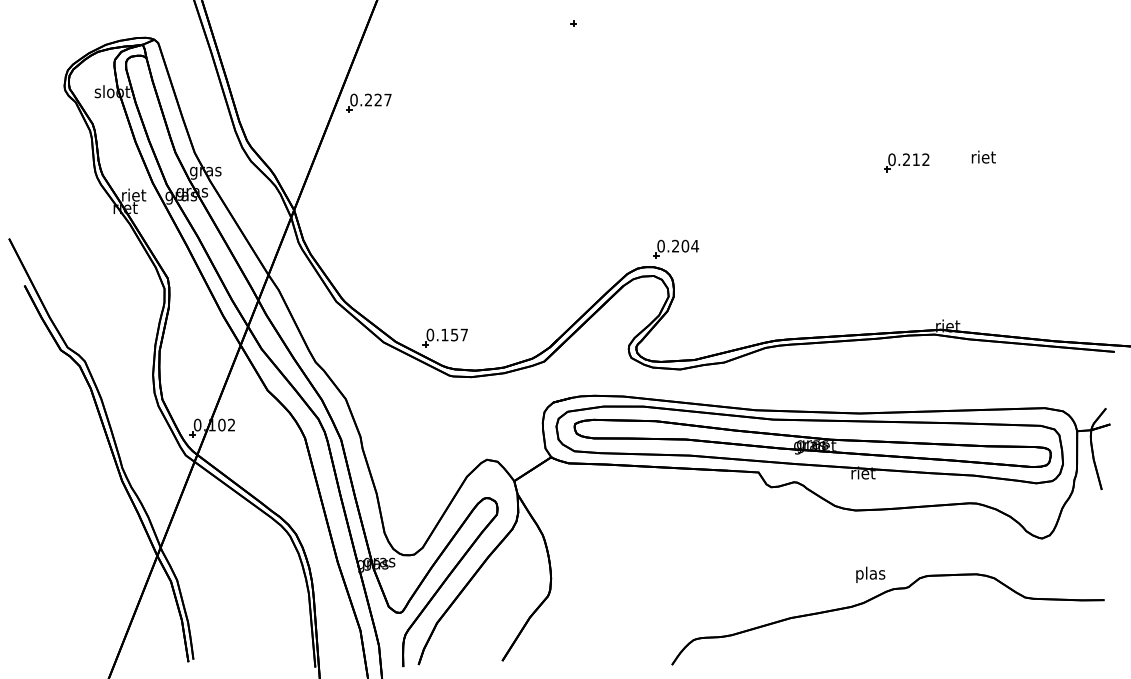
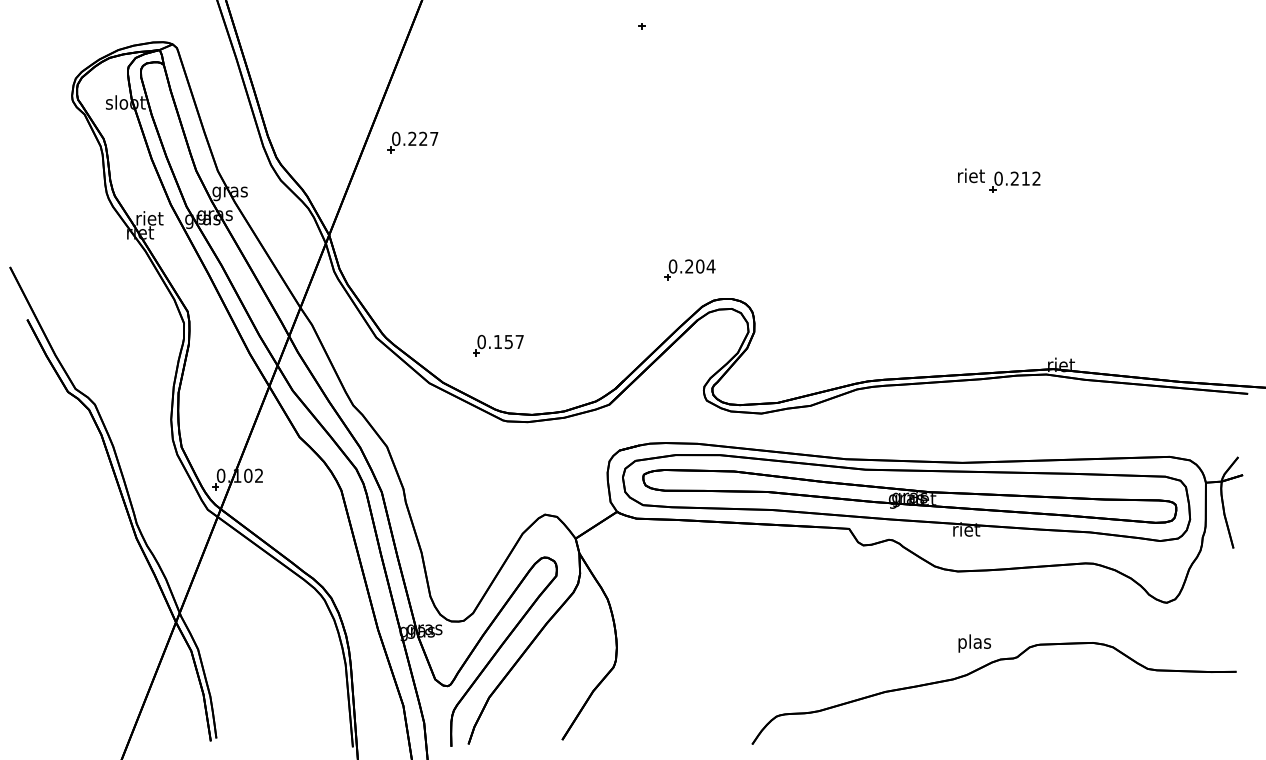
part: (368, 103) -> (412, 142), moved
text: (983, 156) -> (971, 175), moved
part: (675, 248) -> (689, 269), moved
part: (445, 338) -> (498, 345), moved

